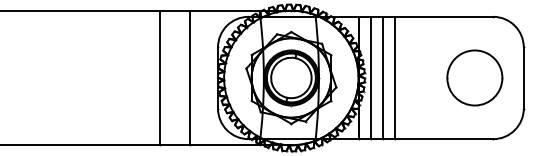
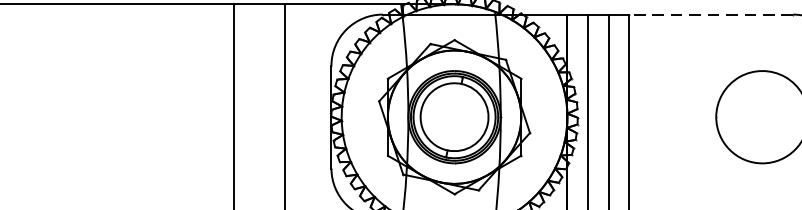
line: (444, 16) -> (711, 14), solid -> dashed

